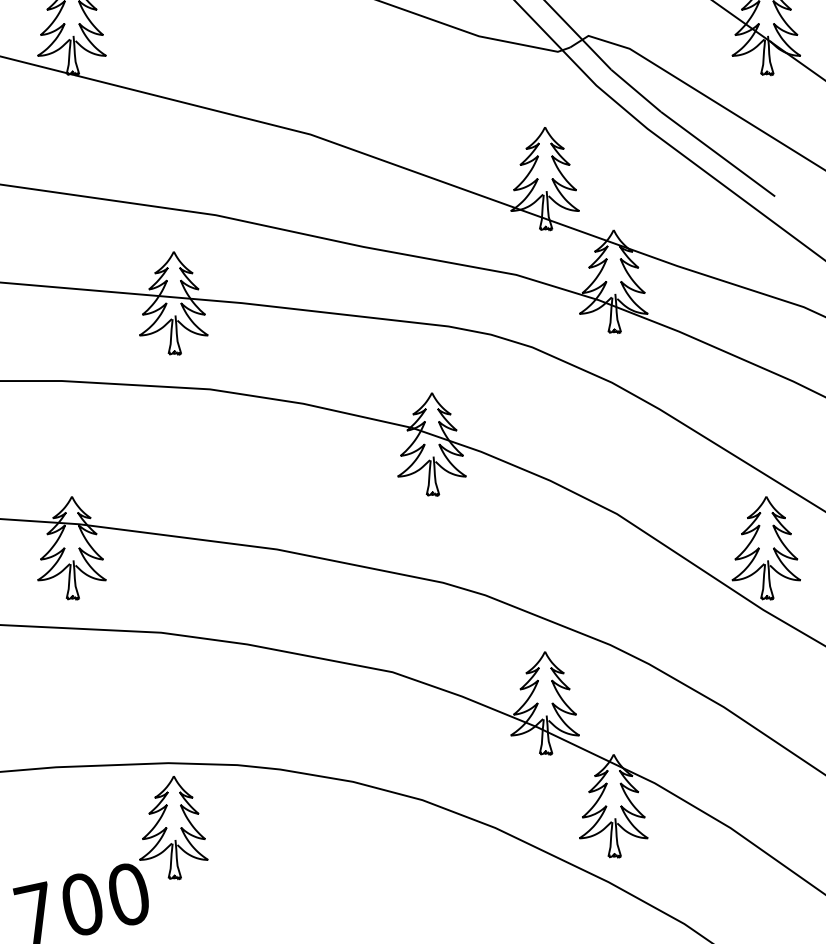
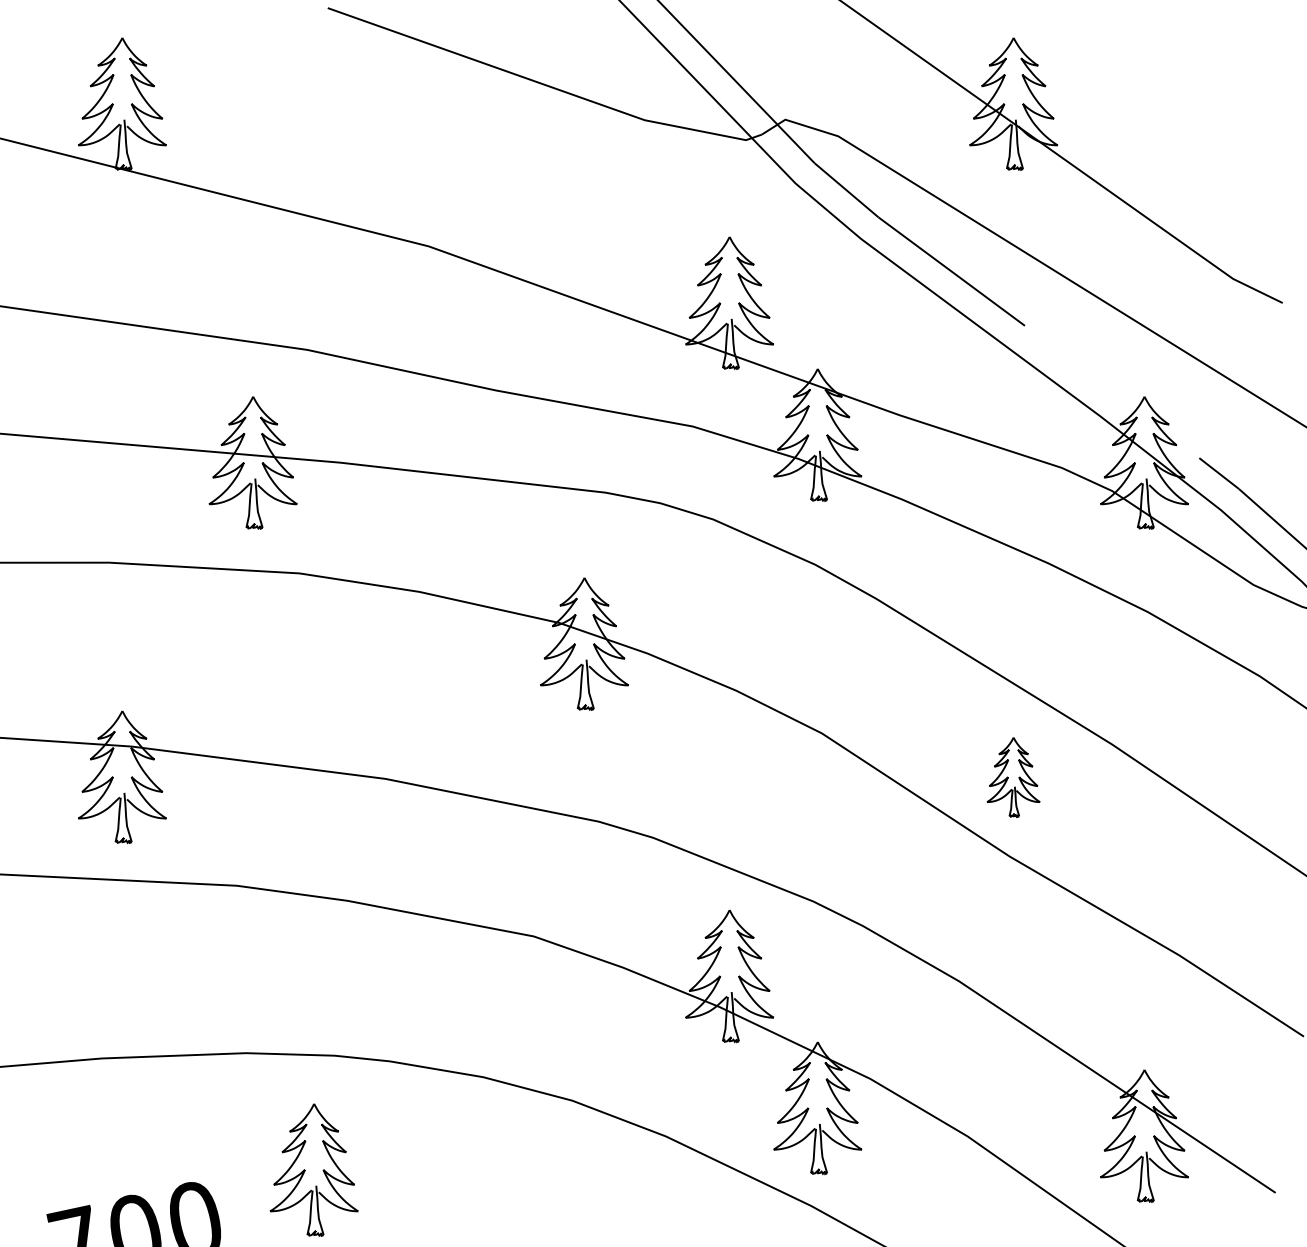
part: (766, 548) -> (1013, 777), size x0.6
part: (173, 827) -> (313, 1169), moved

